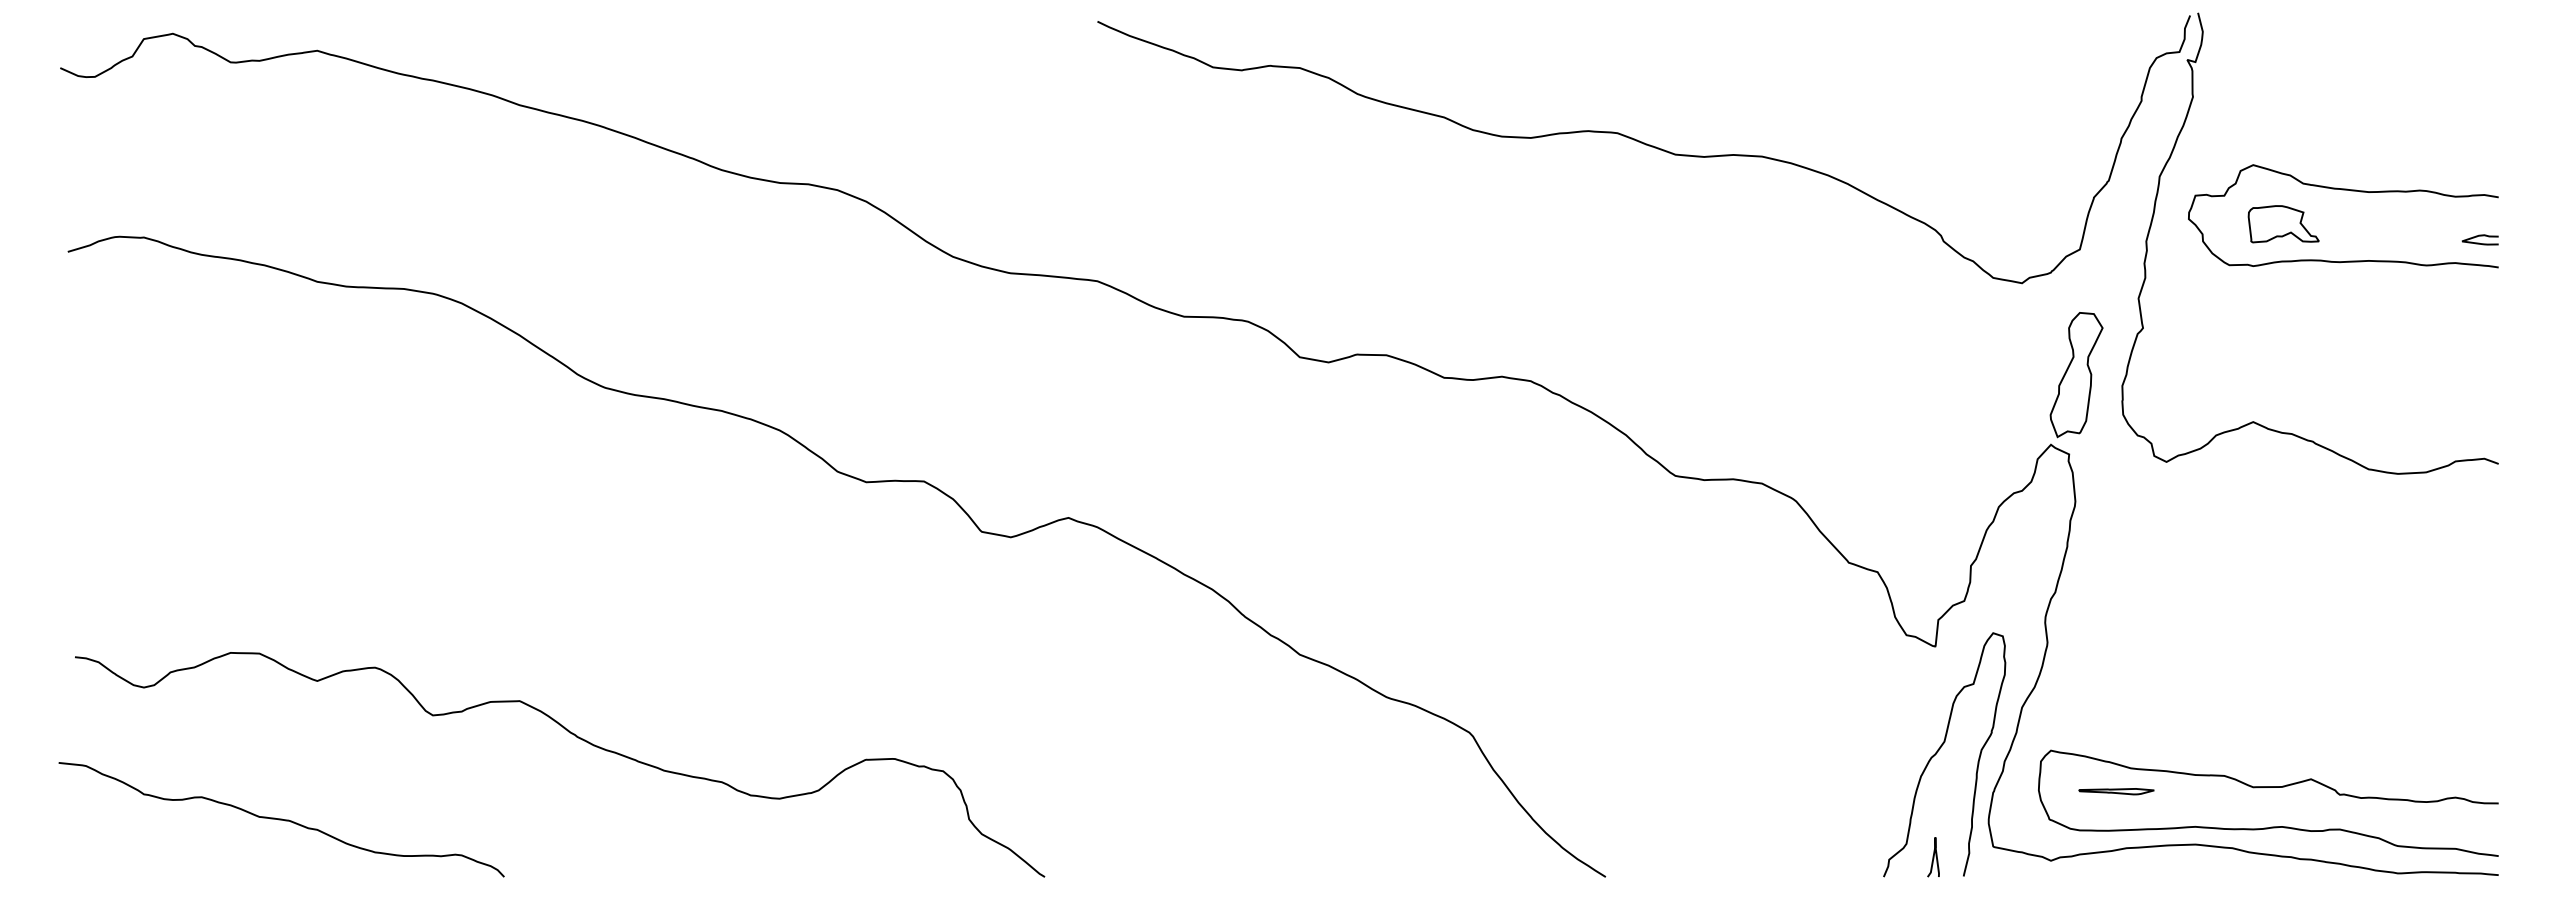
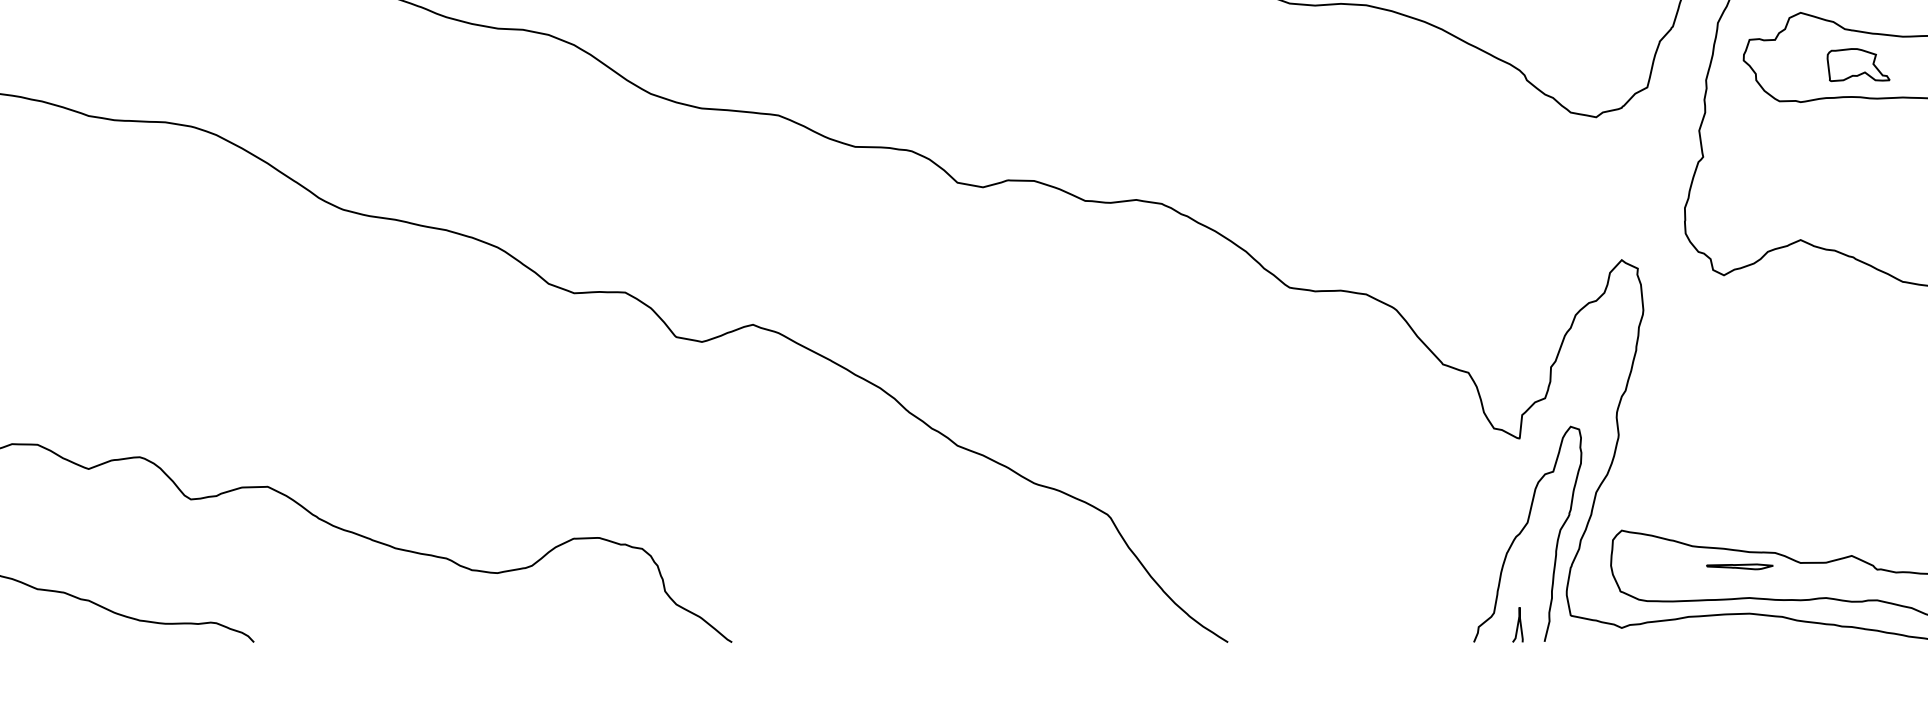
part: (2283, 224) -> (1858, 65), moved
part: (2076, 375) -> (1644, 198), removed
part: (2116, 791) -> (1739, 566), moved

